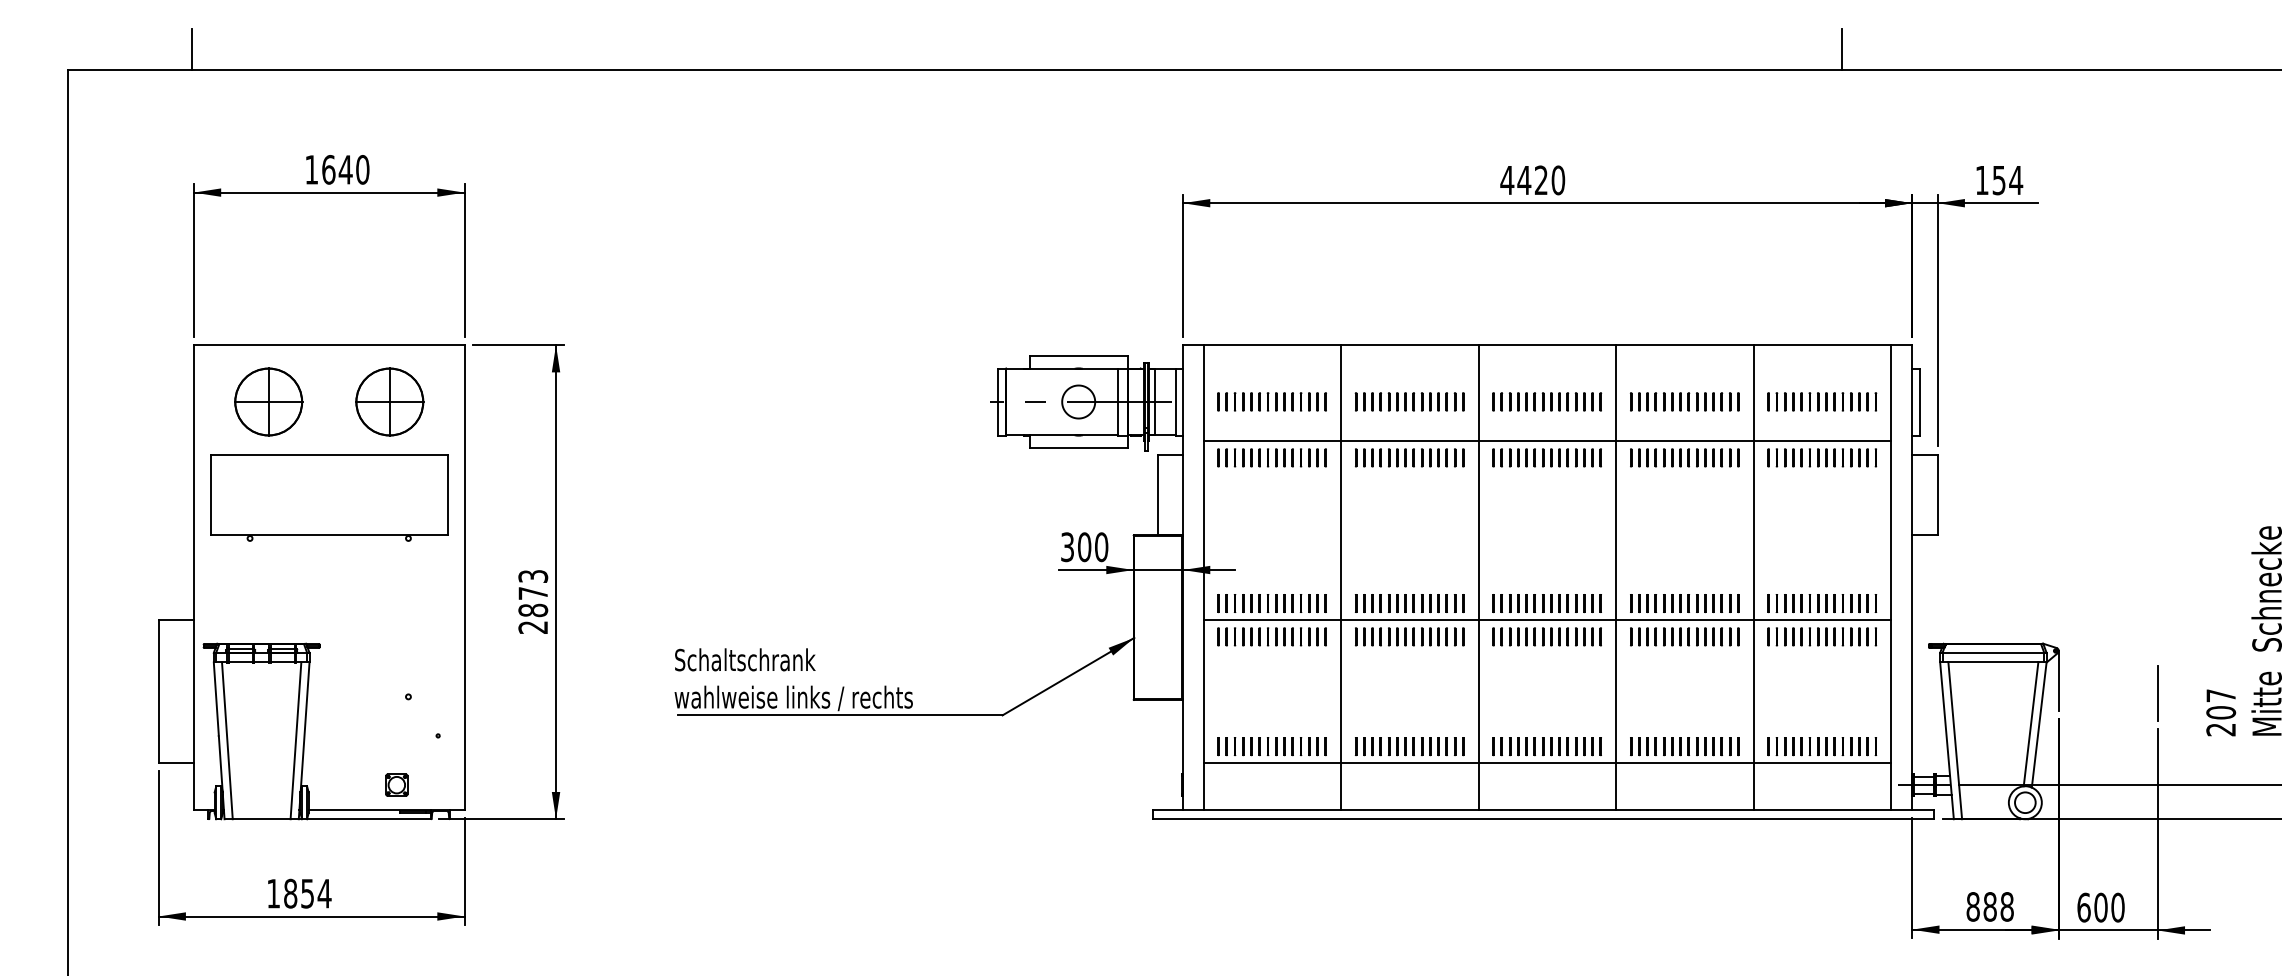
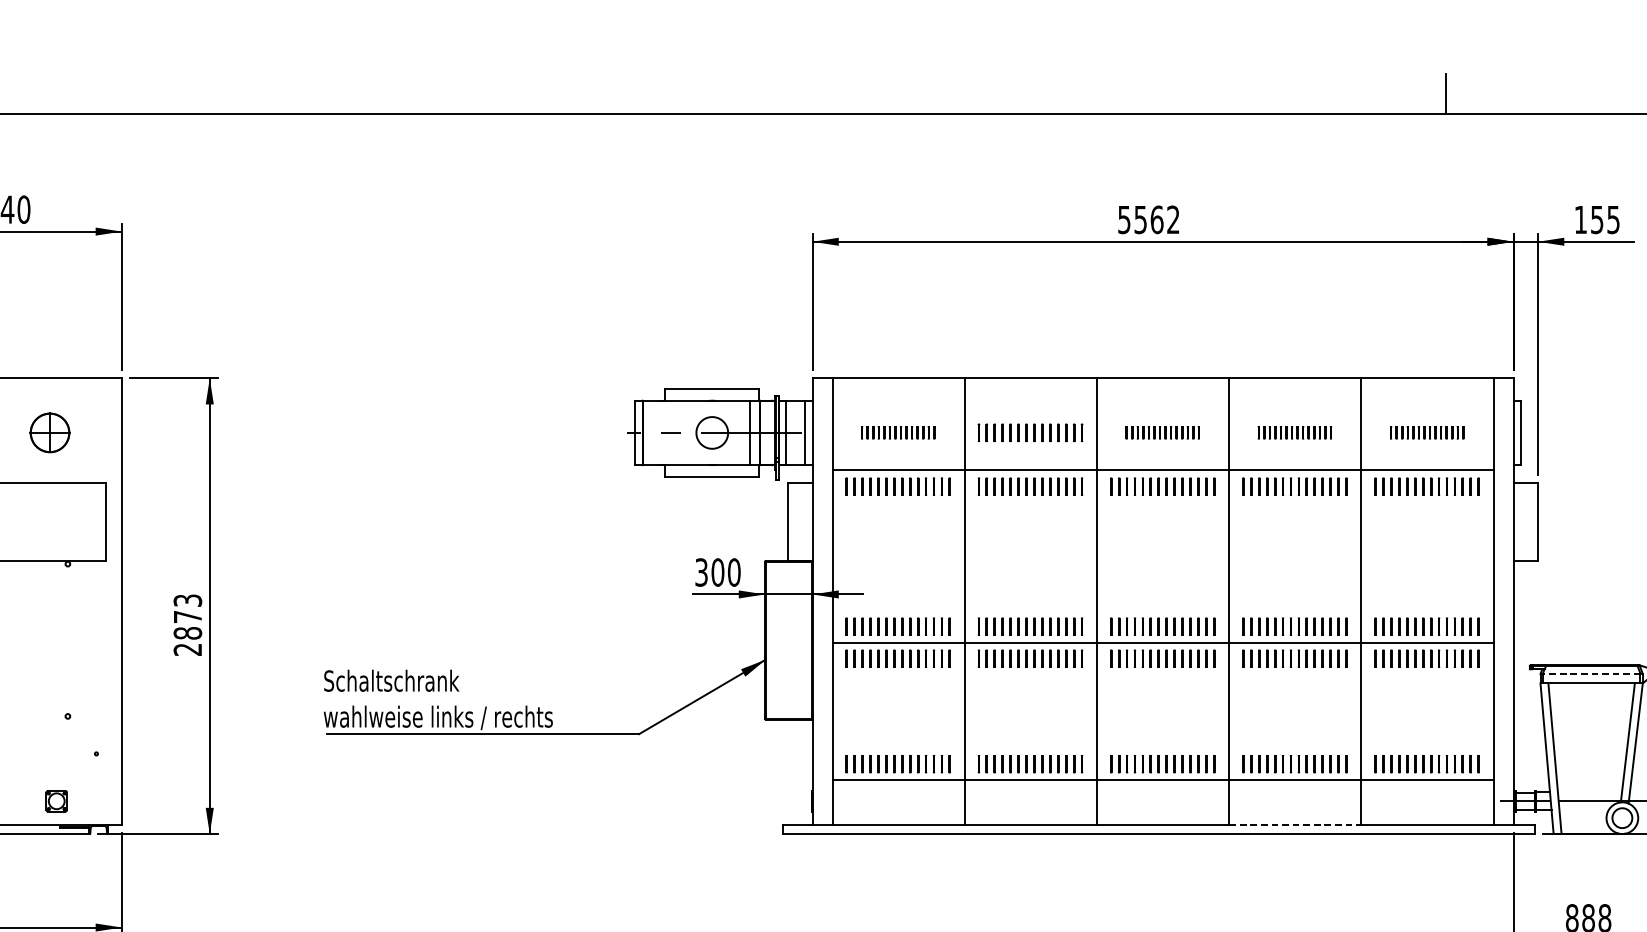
text: (1532, 180) -> (1148, 219), 4420 -> 5562
text: (2016, 180) -> (1613, 219), 154 -> 155
part: (389, 401) -> (49, 432), size x0.6
part: (1271, 401) -> (897, 432), size x0.7
part: (1547, 401) -> (1162, 432), size x0.7
part: (1684, 401) -> (1294, 432), size x0.7
part: (1822, 401) -> (1427, 432), size x0.7
line: (1993, 652) -> (1591, 673), solid -> dashed
line: (1685, 810) -> (1295, 825), solid -> dashed

